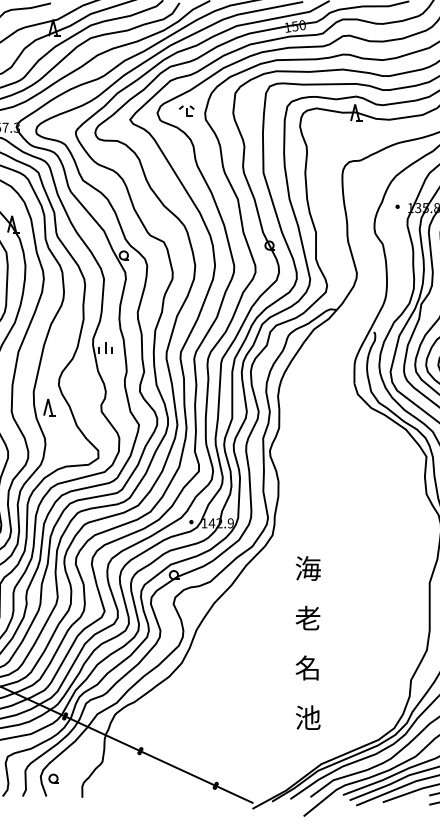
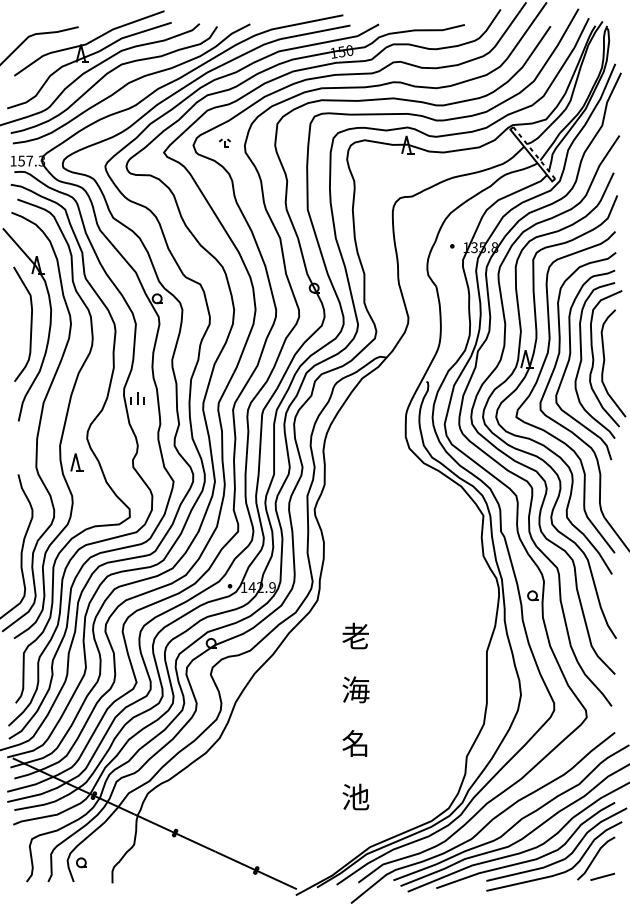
part: (186, 110) -> (224, 142), size x0.7
text: (307, 567) -> (355, 635), 海 -> 老
text: (307, 617) -> (355, 689), 老 -> 海

